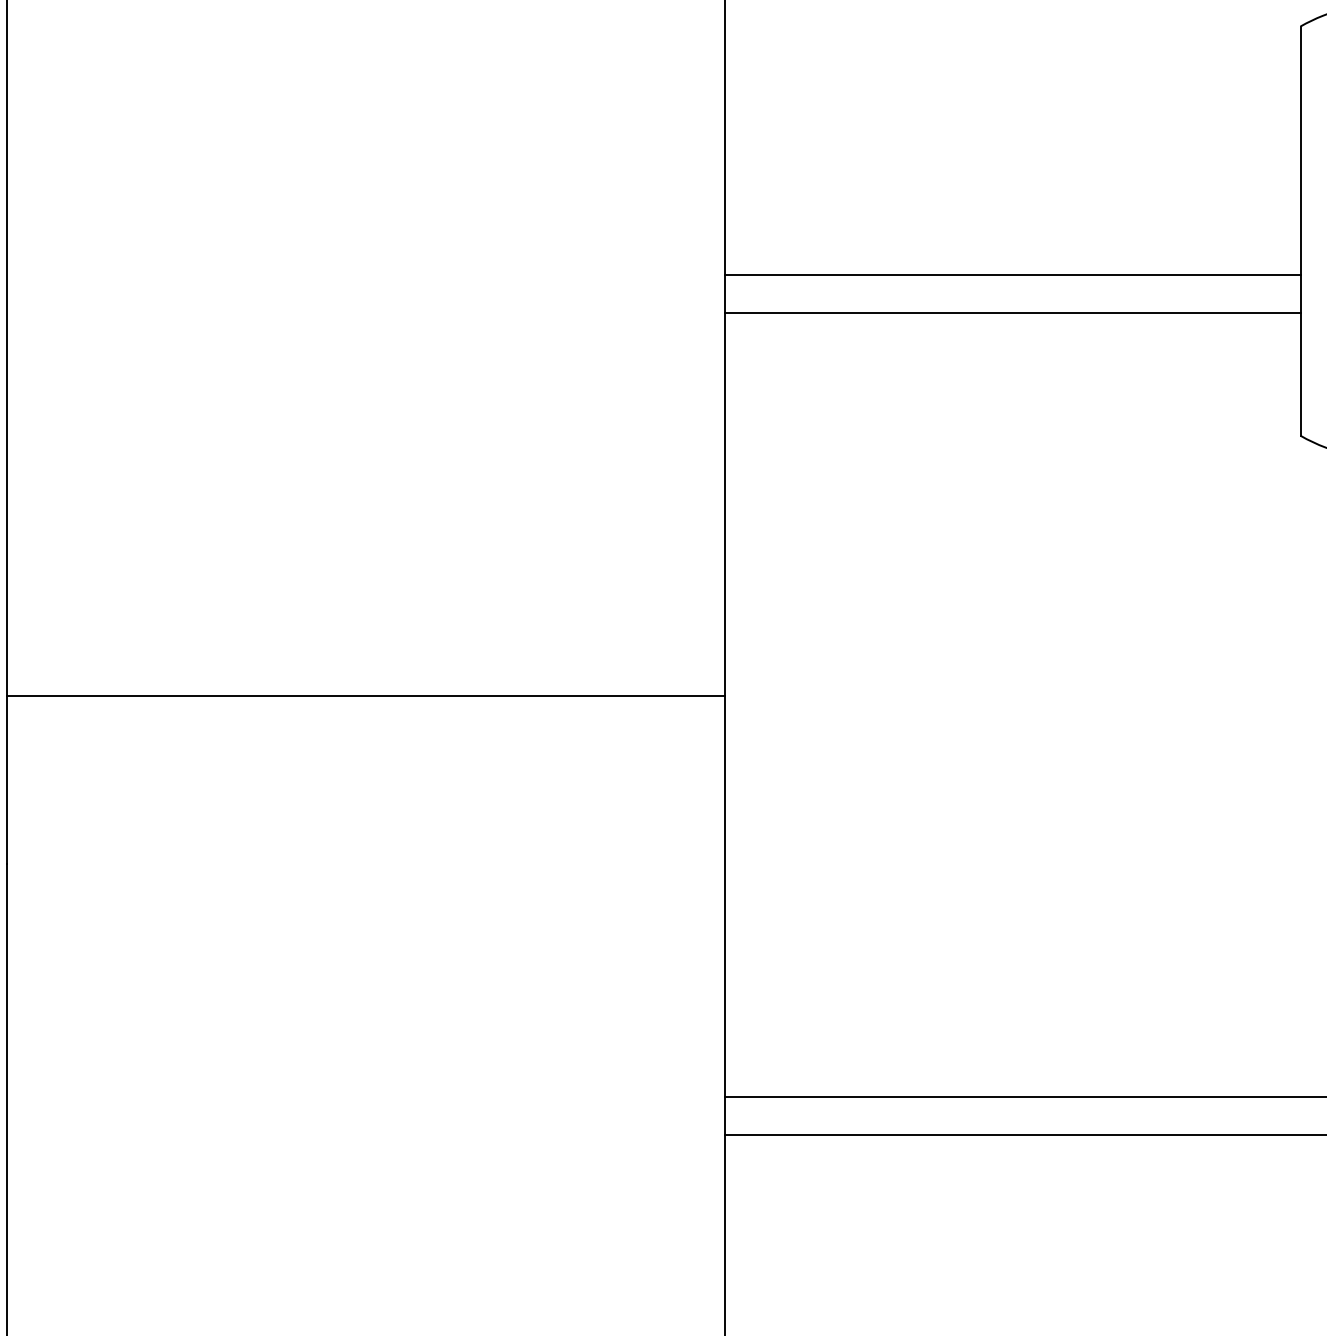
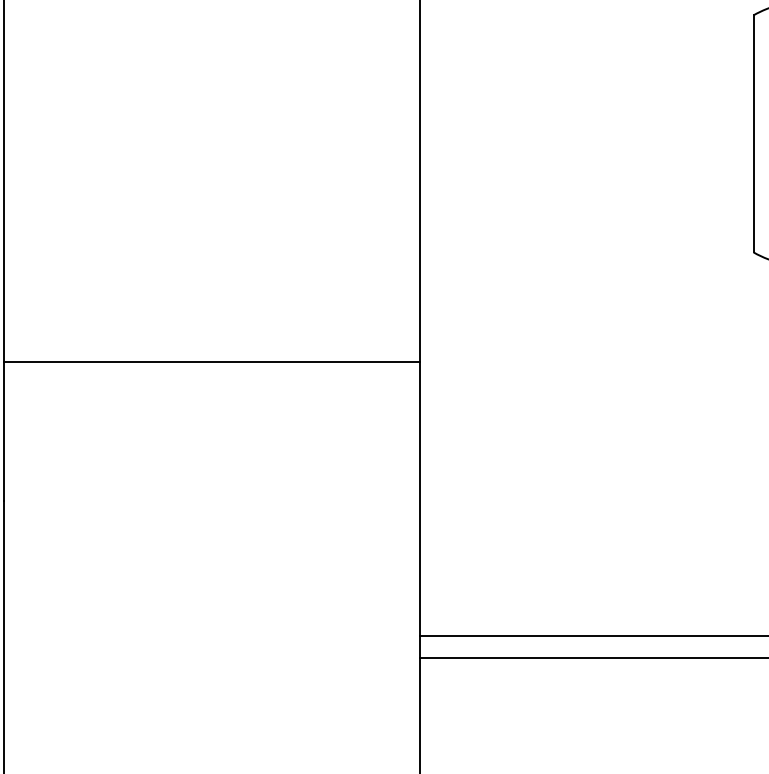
line: (1012, 275) -> (586, 159), removed
line: (1012, 313) -> (586, 181), removed
line: (366, 696) -> (212, 362), moved

